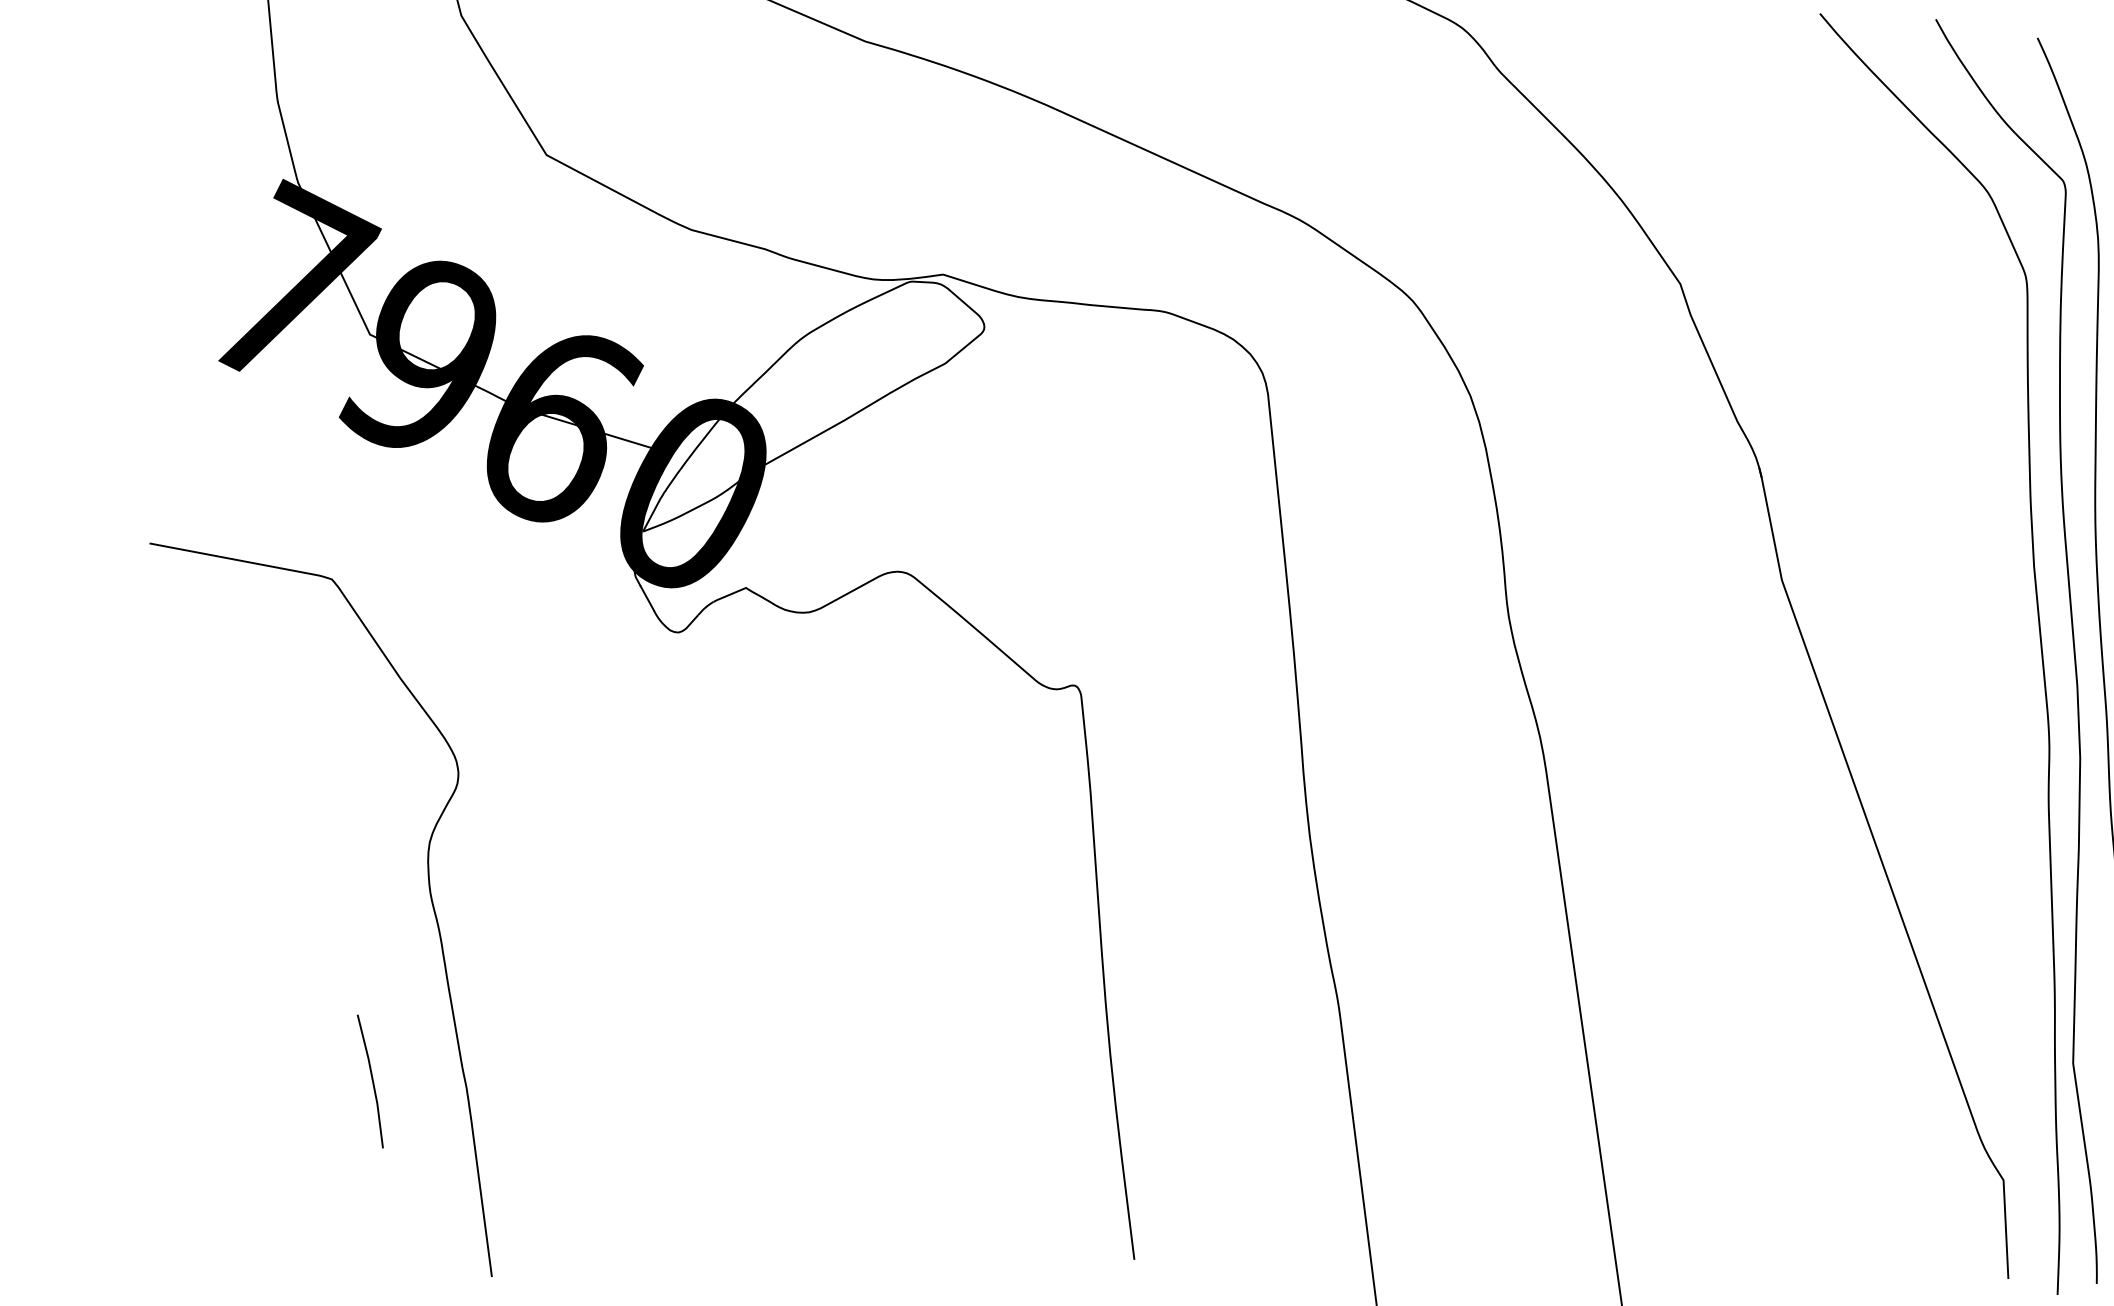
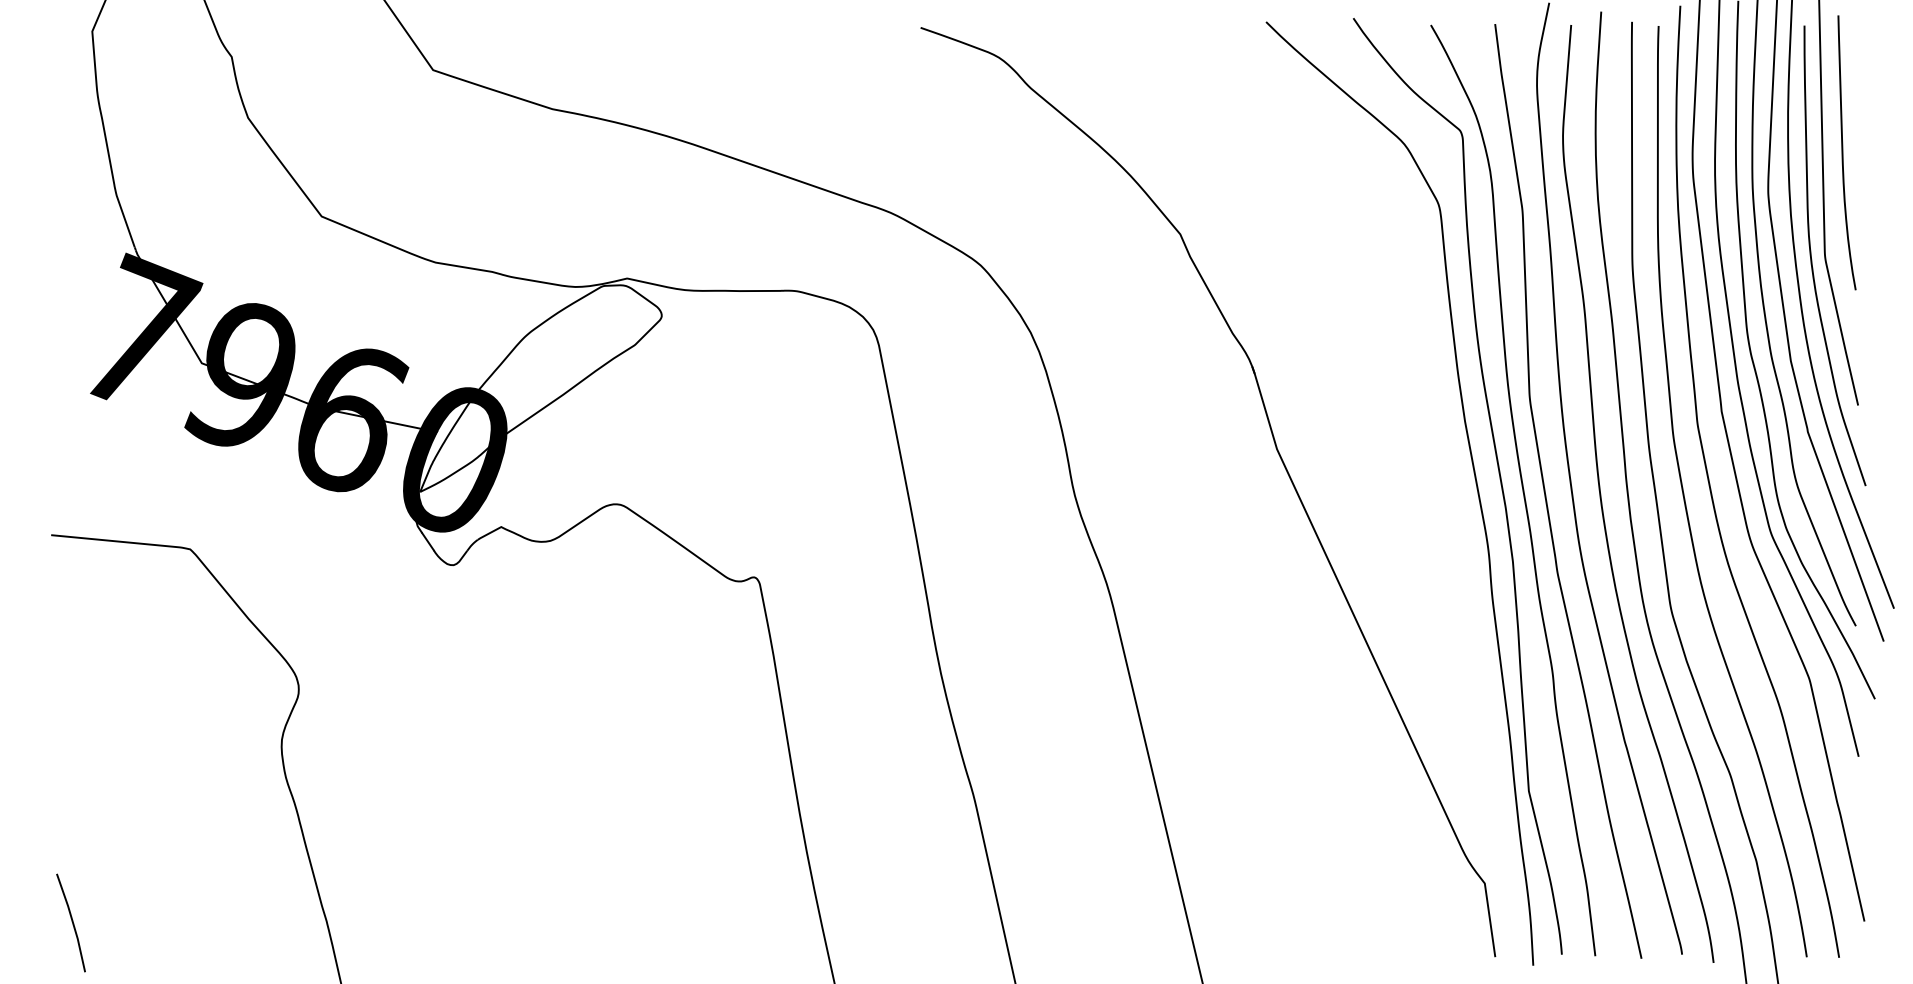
line: (371, 1079) -> (71, 921), moved

